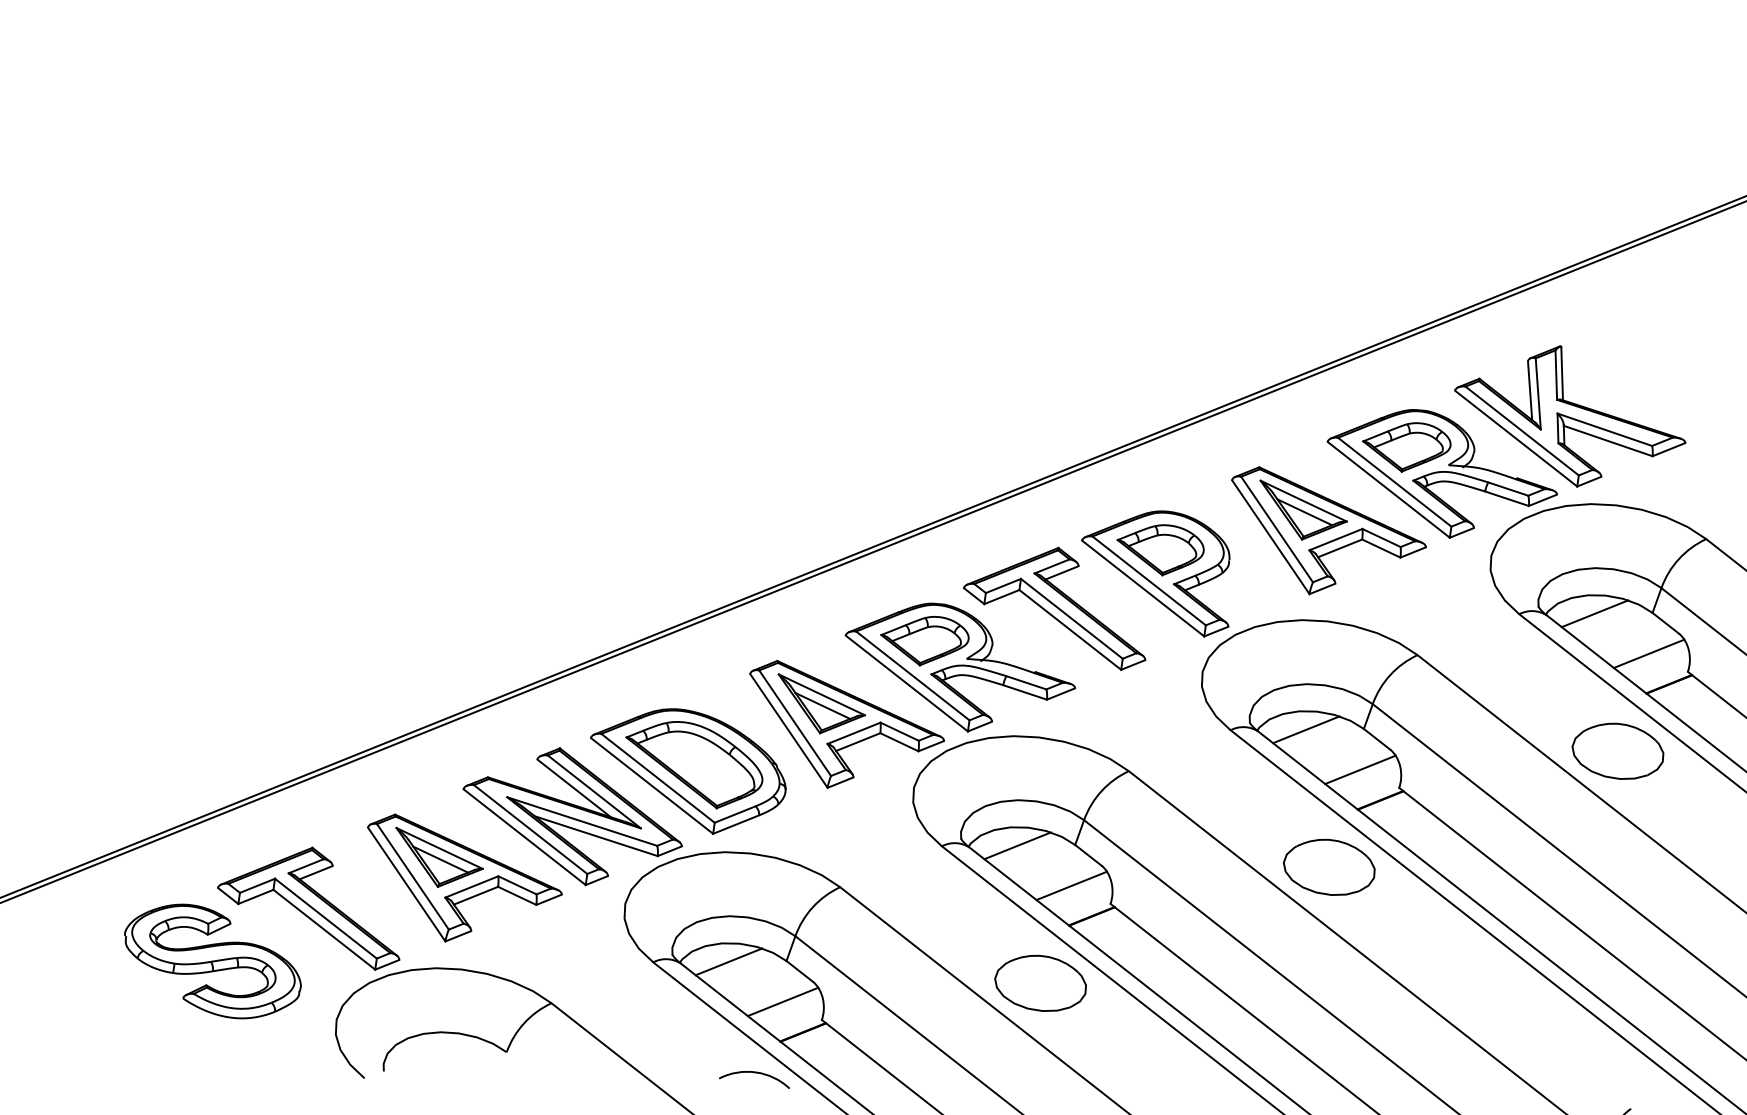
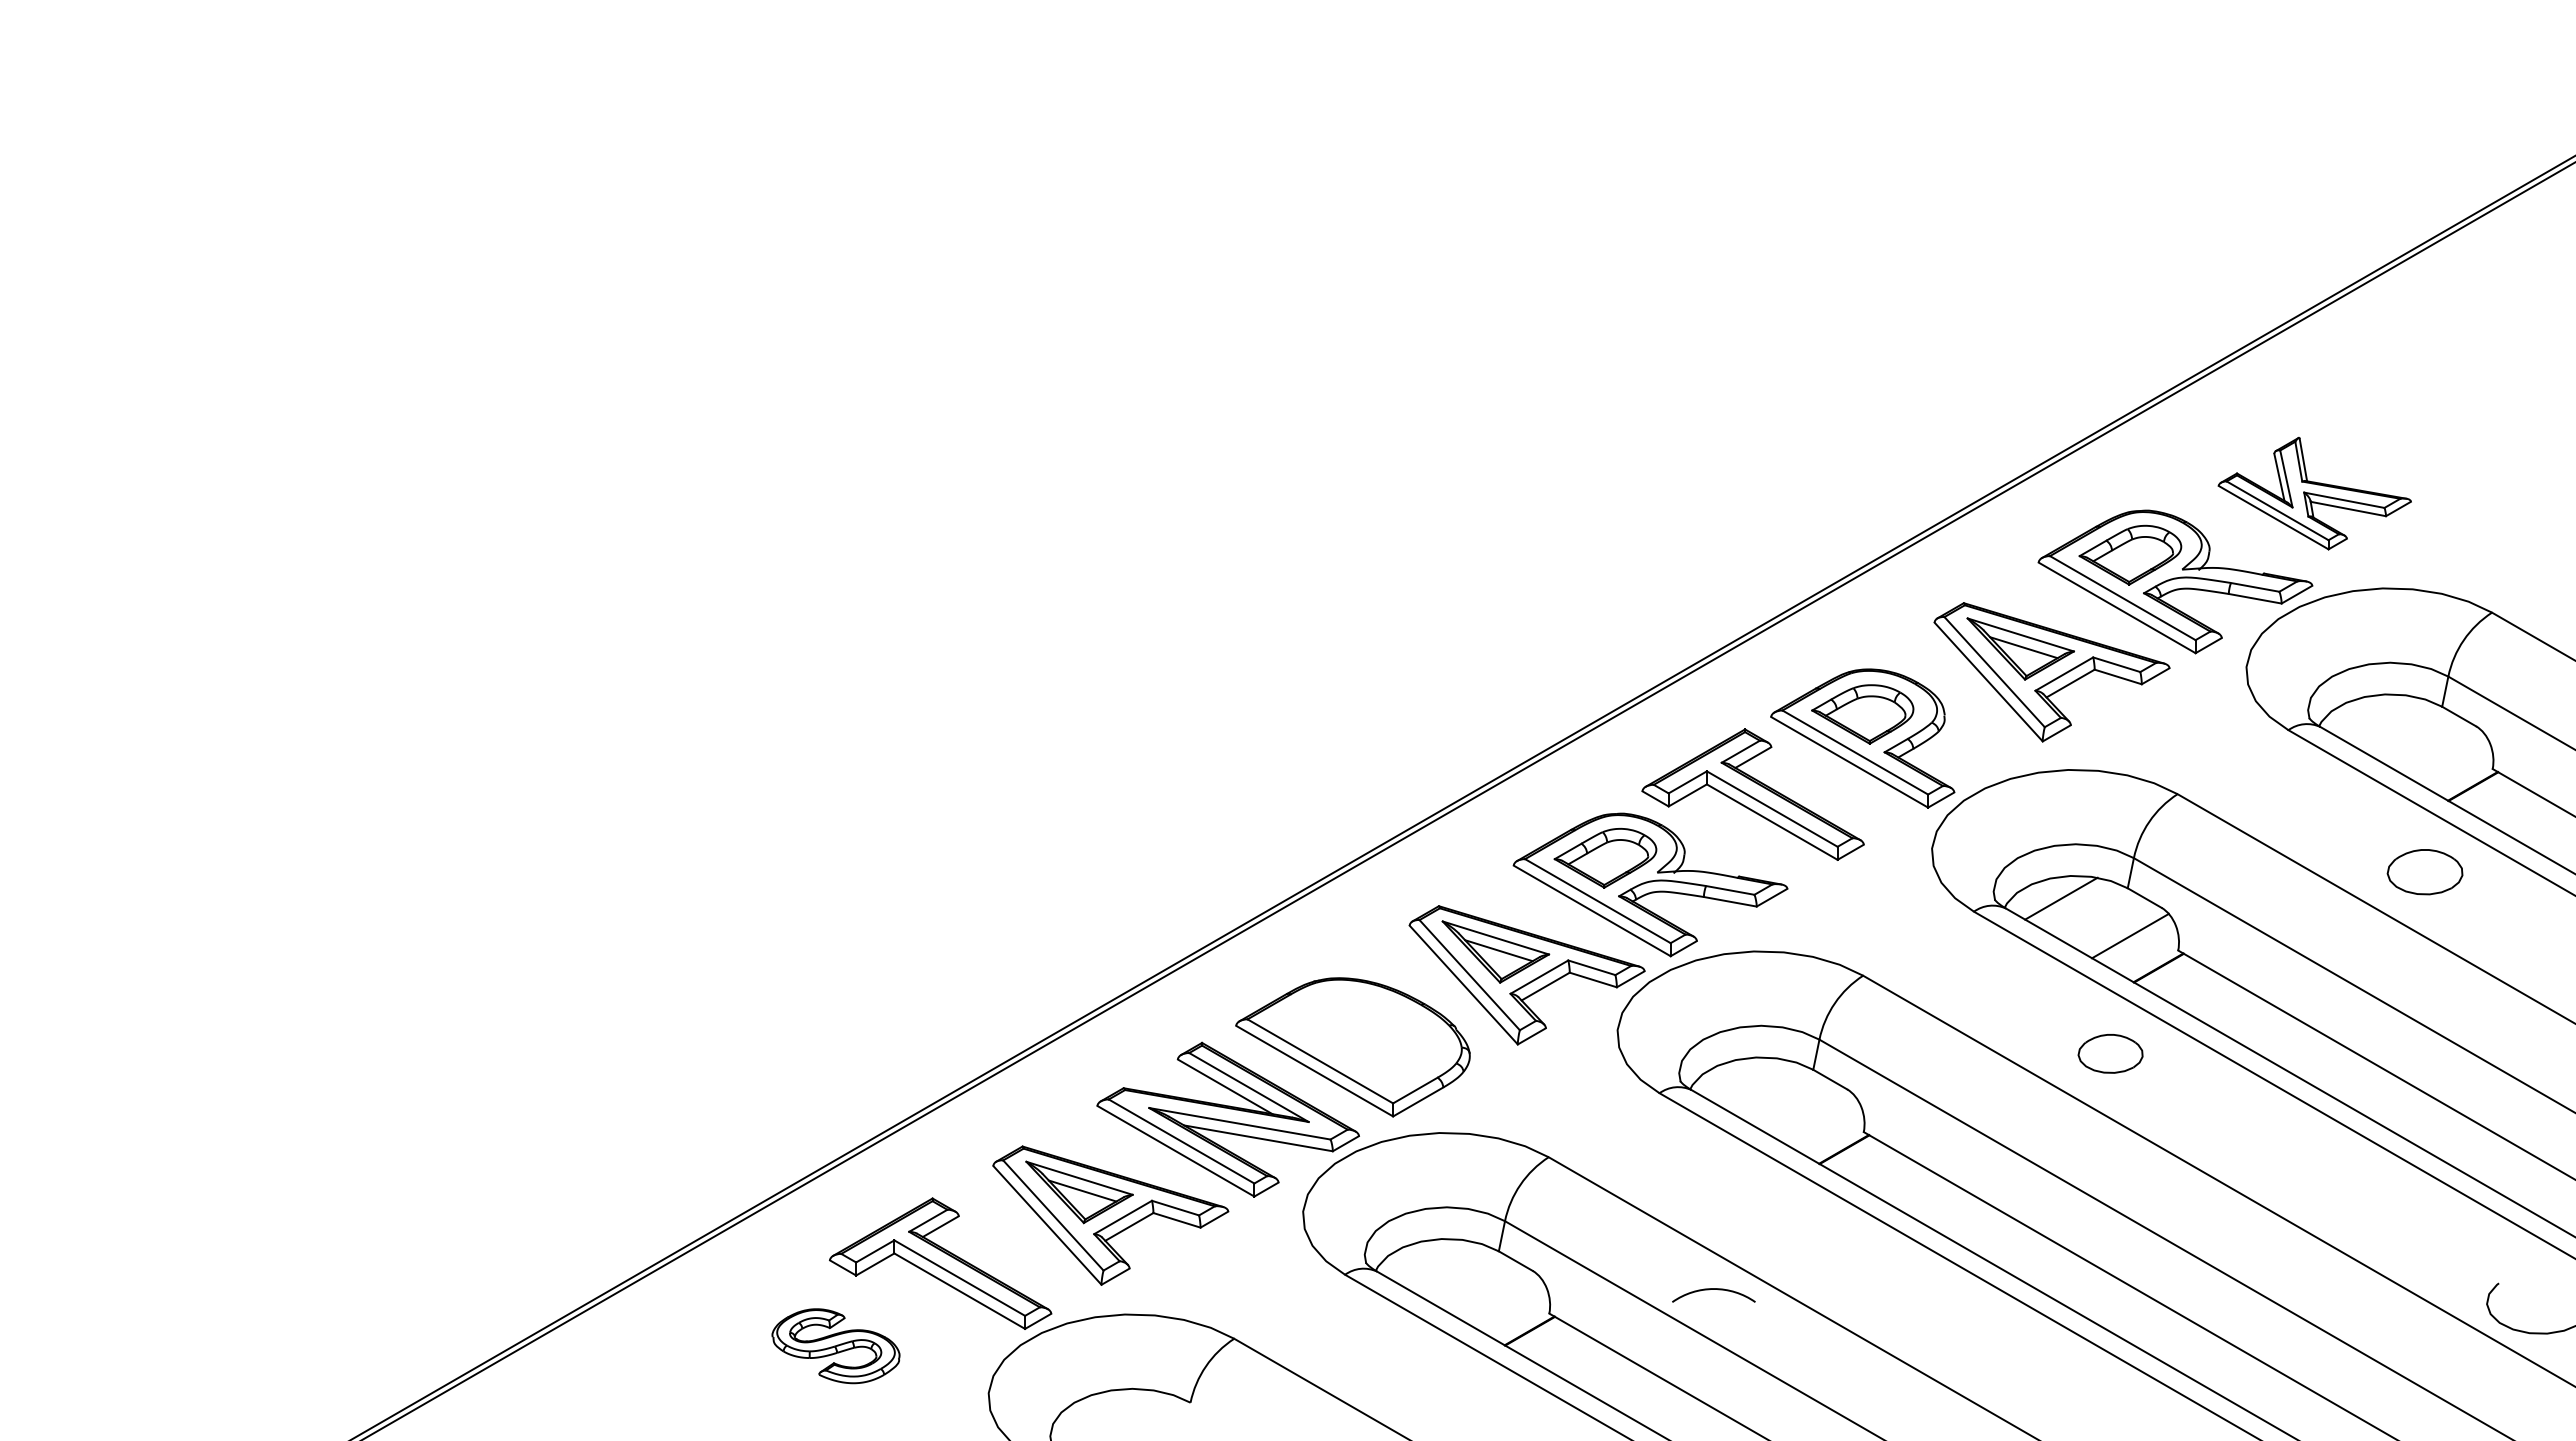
part: (1569, 416) -> (2314, 493), size x0.7
line: (1594, 614) -> (2375, 717), removed
line: (1648, 653) -> (2444, 754), removed
part: (1617, 750) -> (2424, 871), size x0.7
part: (693, 764) -> (1359, 1039), removed
line: (1017, 846) -> (1746, 1080), removed
part: (1329, 867) -> (2110, 1053), size x0.6
line: (1071, 885) -> (1815, 1117), removed
part: (212, 960) -> (835, 1345), size x0.6
line: (729, 961) -> (1432, 1261), removed
part: (1040, 982) -> (1795, 1234), removed
line: (783, 1001) -> (1501, 1298), removed
arc: (755, 1072) -> (1713, 1289), moved

